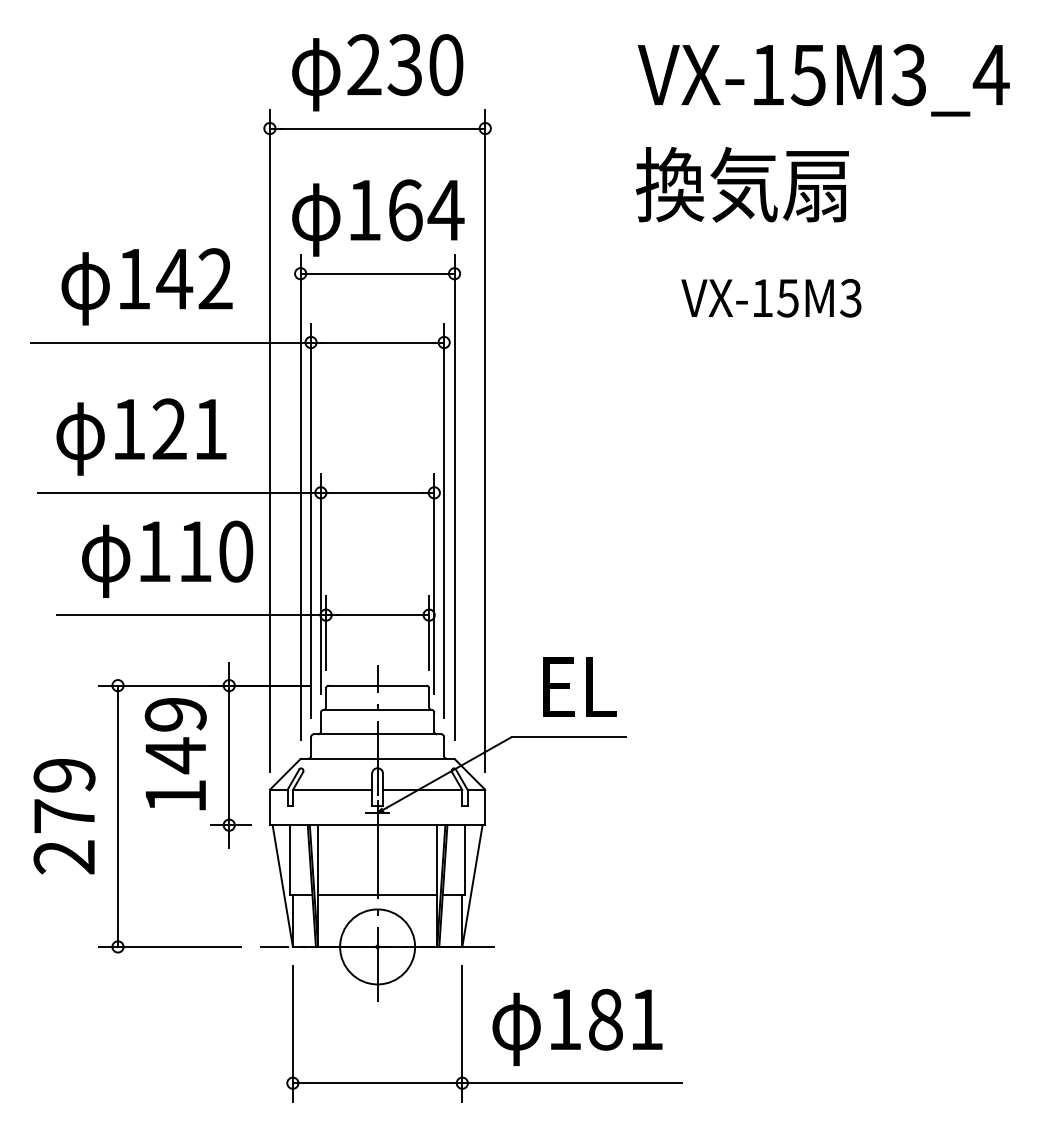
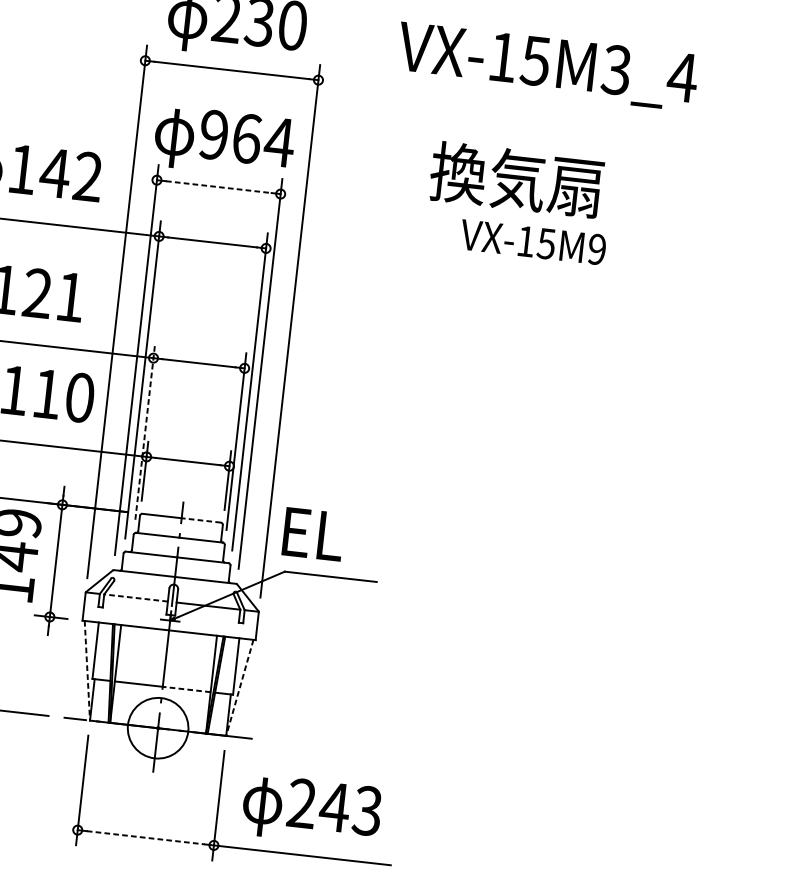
text: (823, 80) -> (547, 66), moved
text: (741, 184) -> (515, 179), moved
text: (364, 210) -> (213, 135), 164 -> 964
line: (377, 273) -> (218, 186), solid -> dashed
text: (850, 298) -> (596, 249), VX-15M3 -> VX-15M9
line: (320, 584) -> (144, 431), solid -> dashed
line: (401, 685) -> (200, 520), solid -> dashed
text: (579, 686) -> (313, 533), moved
line: (332, 789) -> (136, 597), solid -> dashed
line: (282, 886) -> (87, 671), solid -> dashed
line: (472, 886) -> (239, 688), solid -> dashed
line: (407, 895) -> (186, 689), solid -> dashed
text: (605, 1019) -> (334, 807), 181 -> 243
line: (378, 1083) -> (146, 838), solid -> dashed

